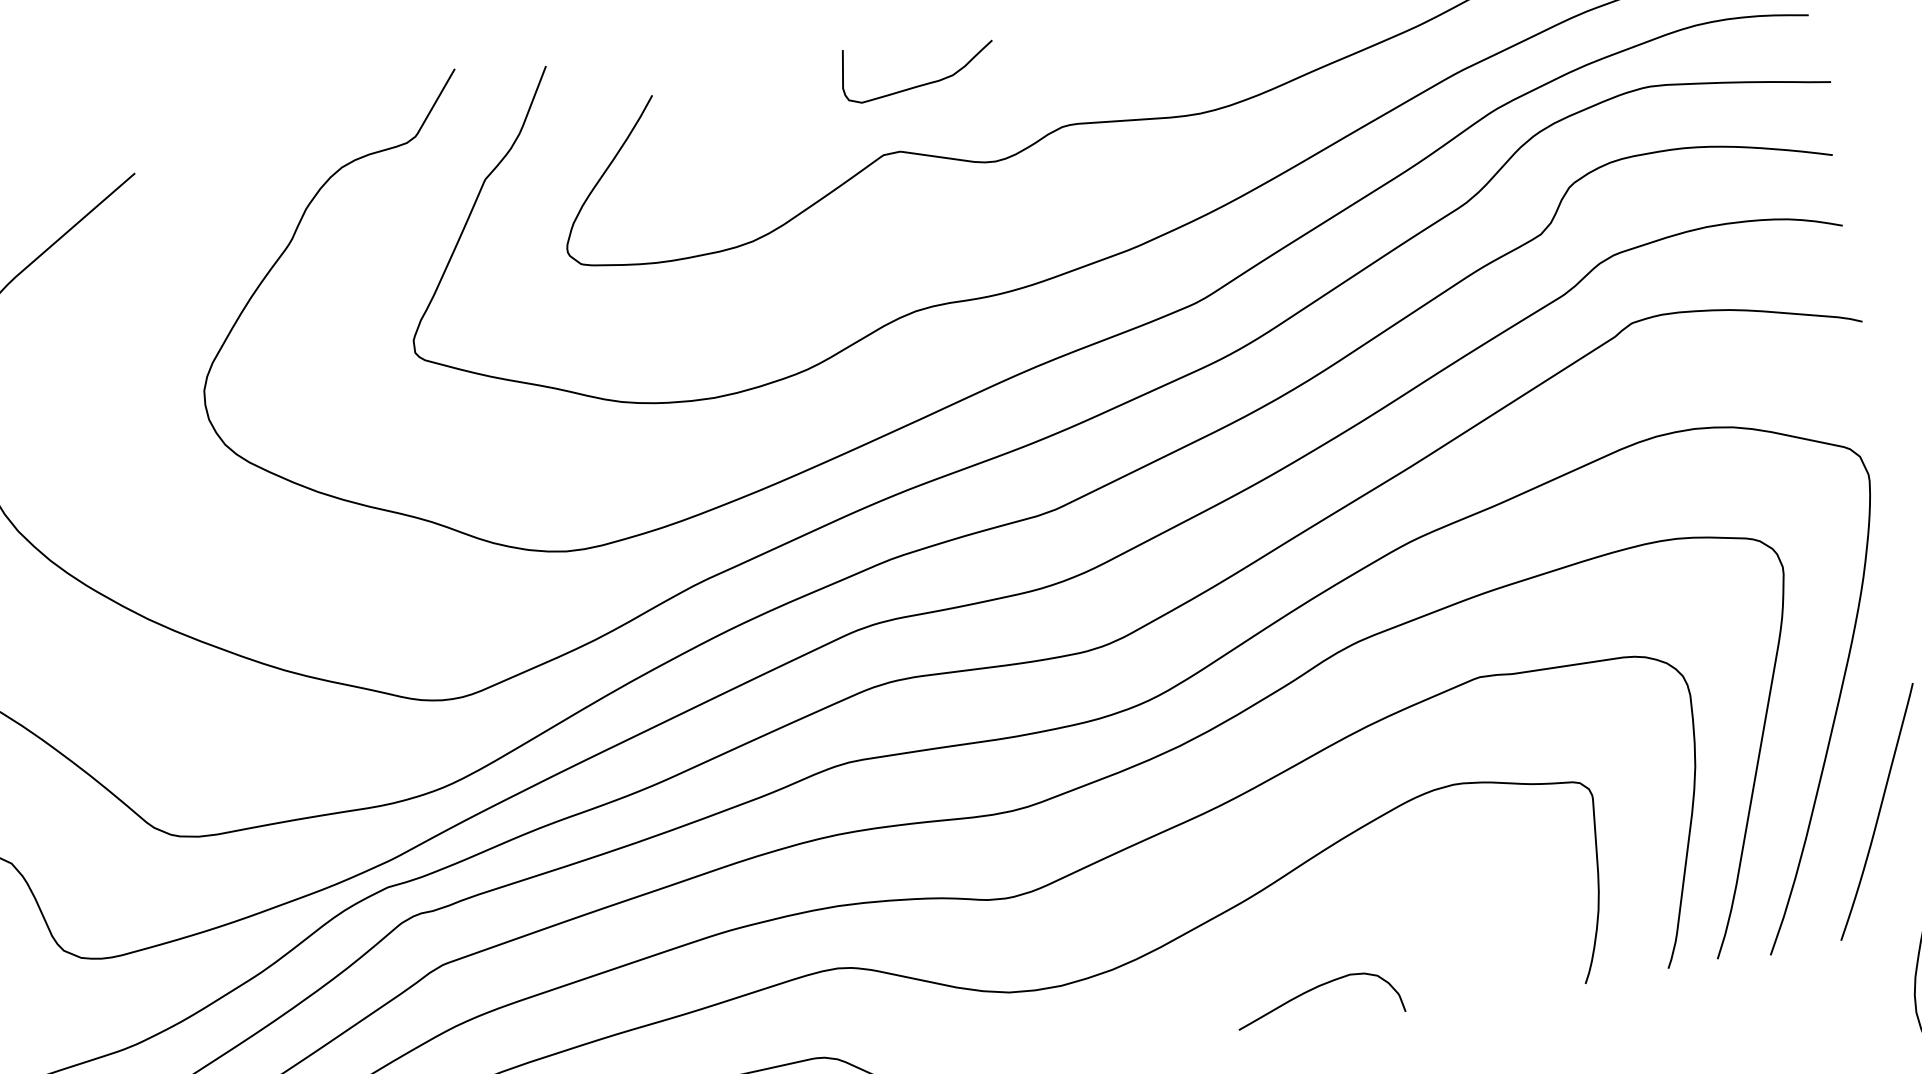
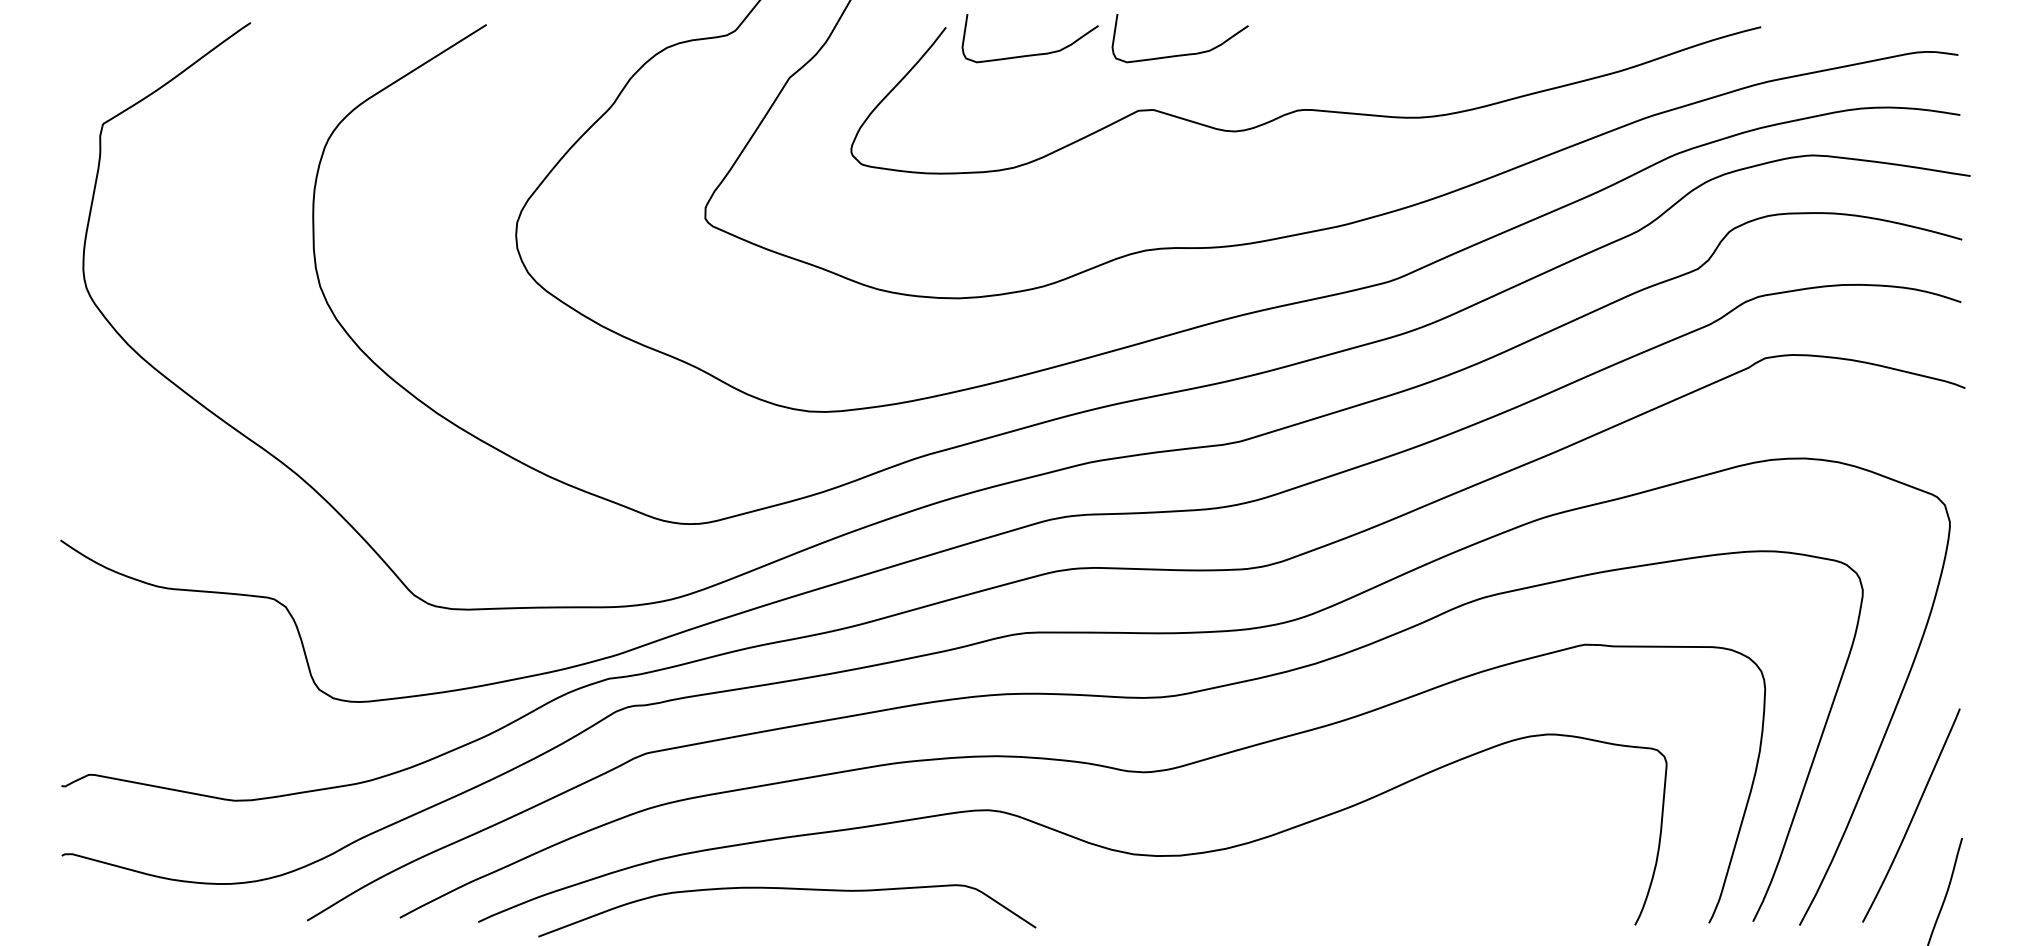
curve: (750, 111) -> (1029, 54), added
curve: (1313, 989) -> (1398, 893), removed

